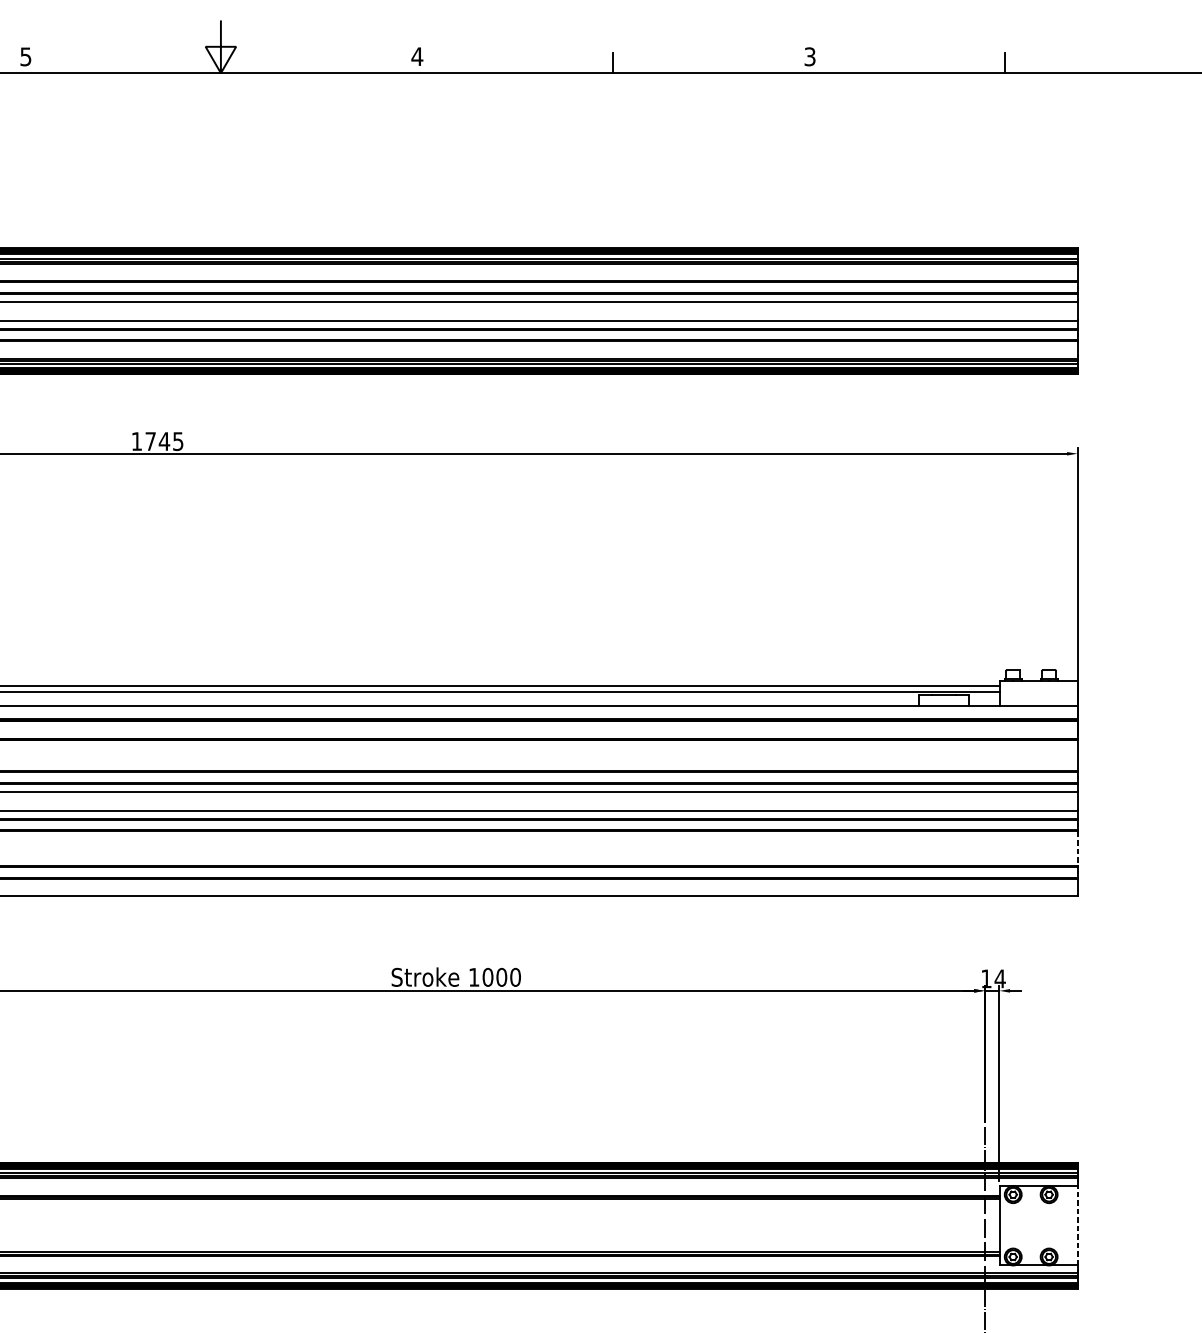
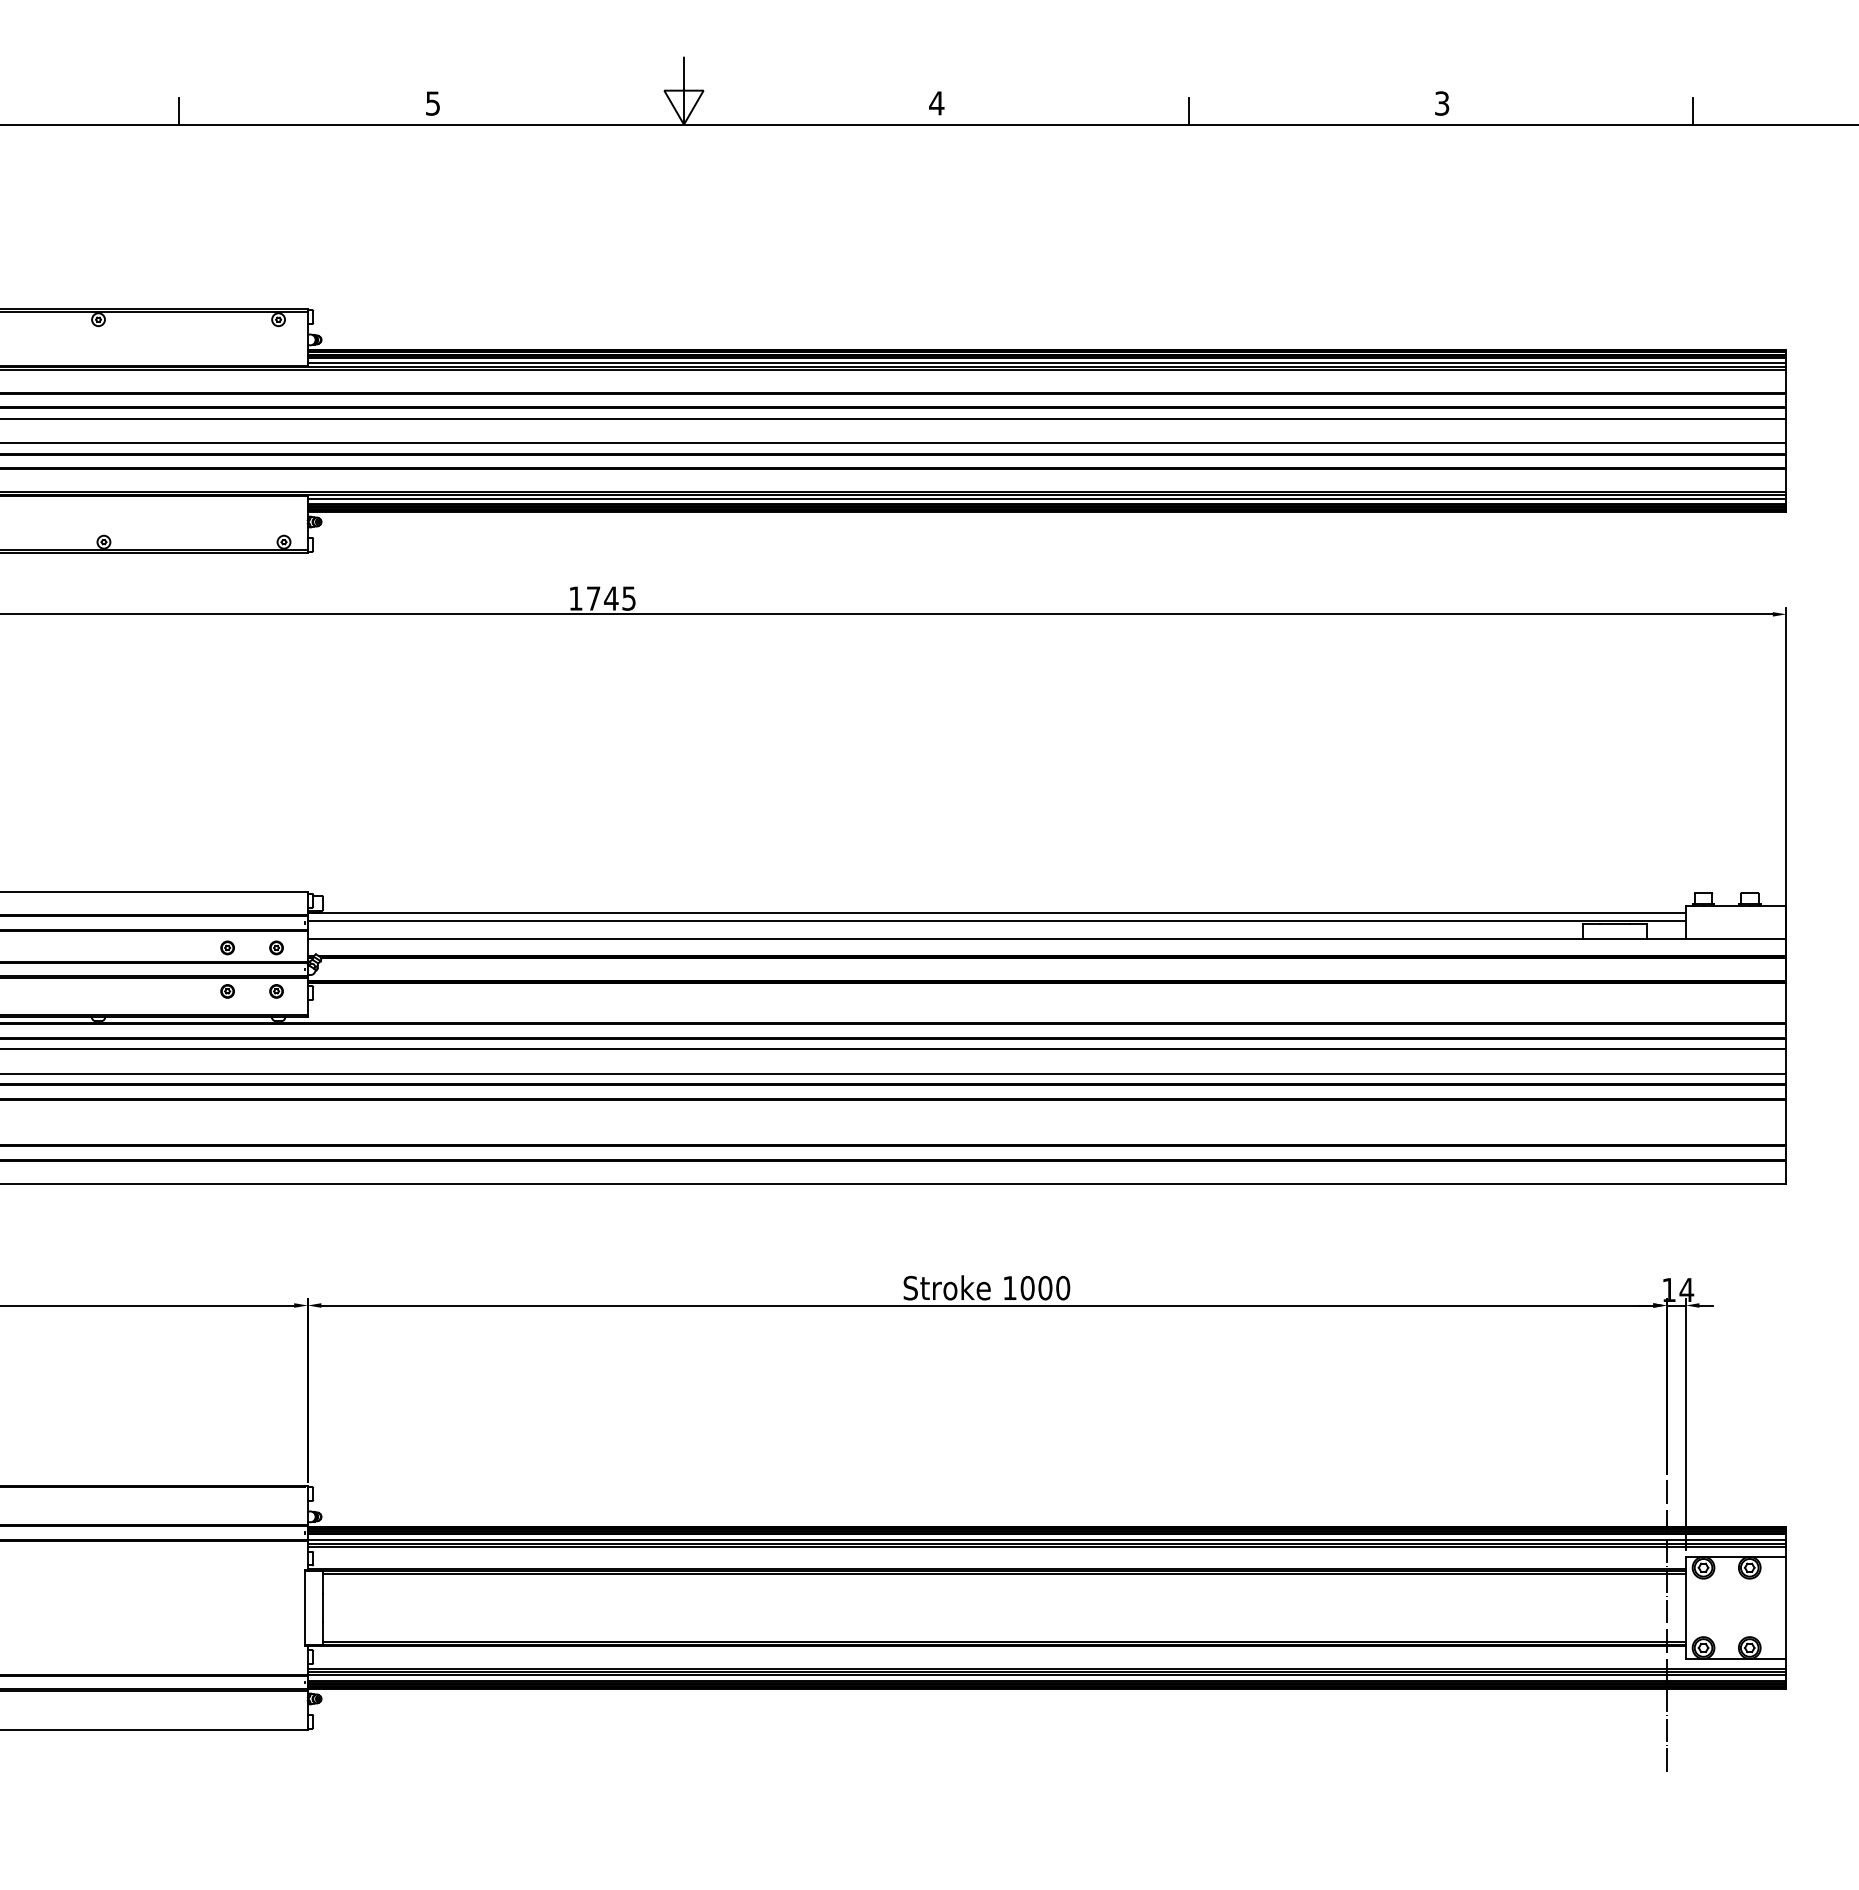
line: (1077, 849) -> (1786, 1123), dashed -> solid
line: (1077, 1225) -> (1786, 1607), dashed -> solid

